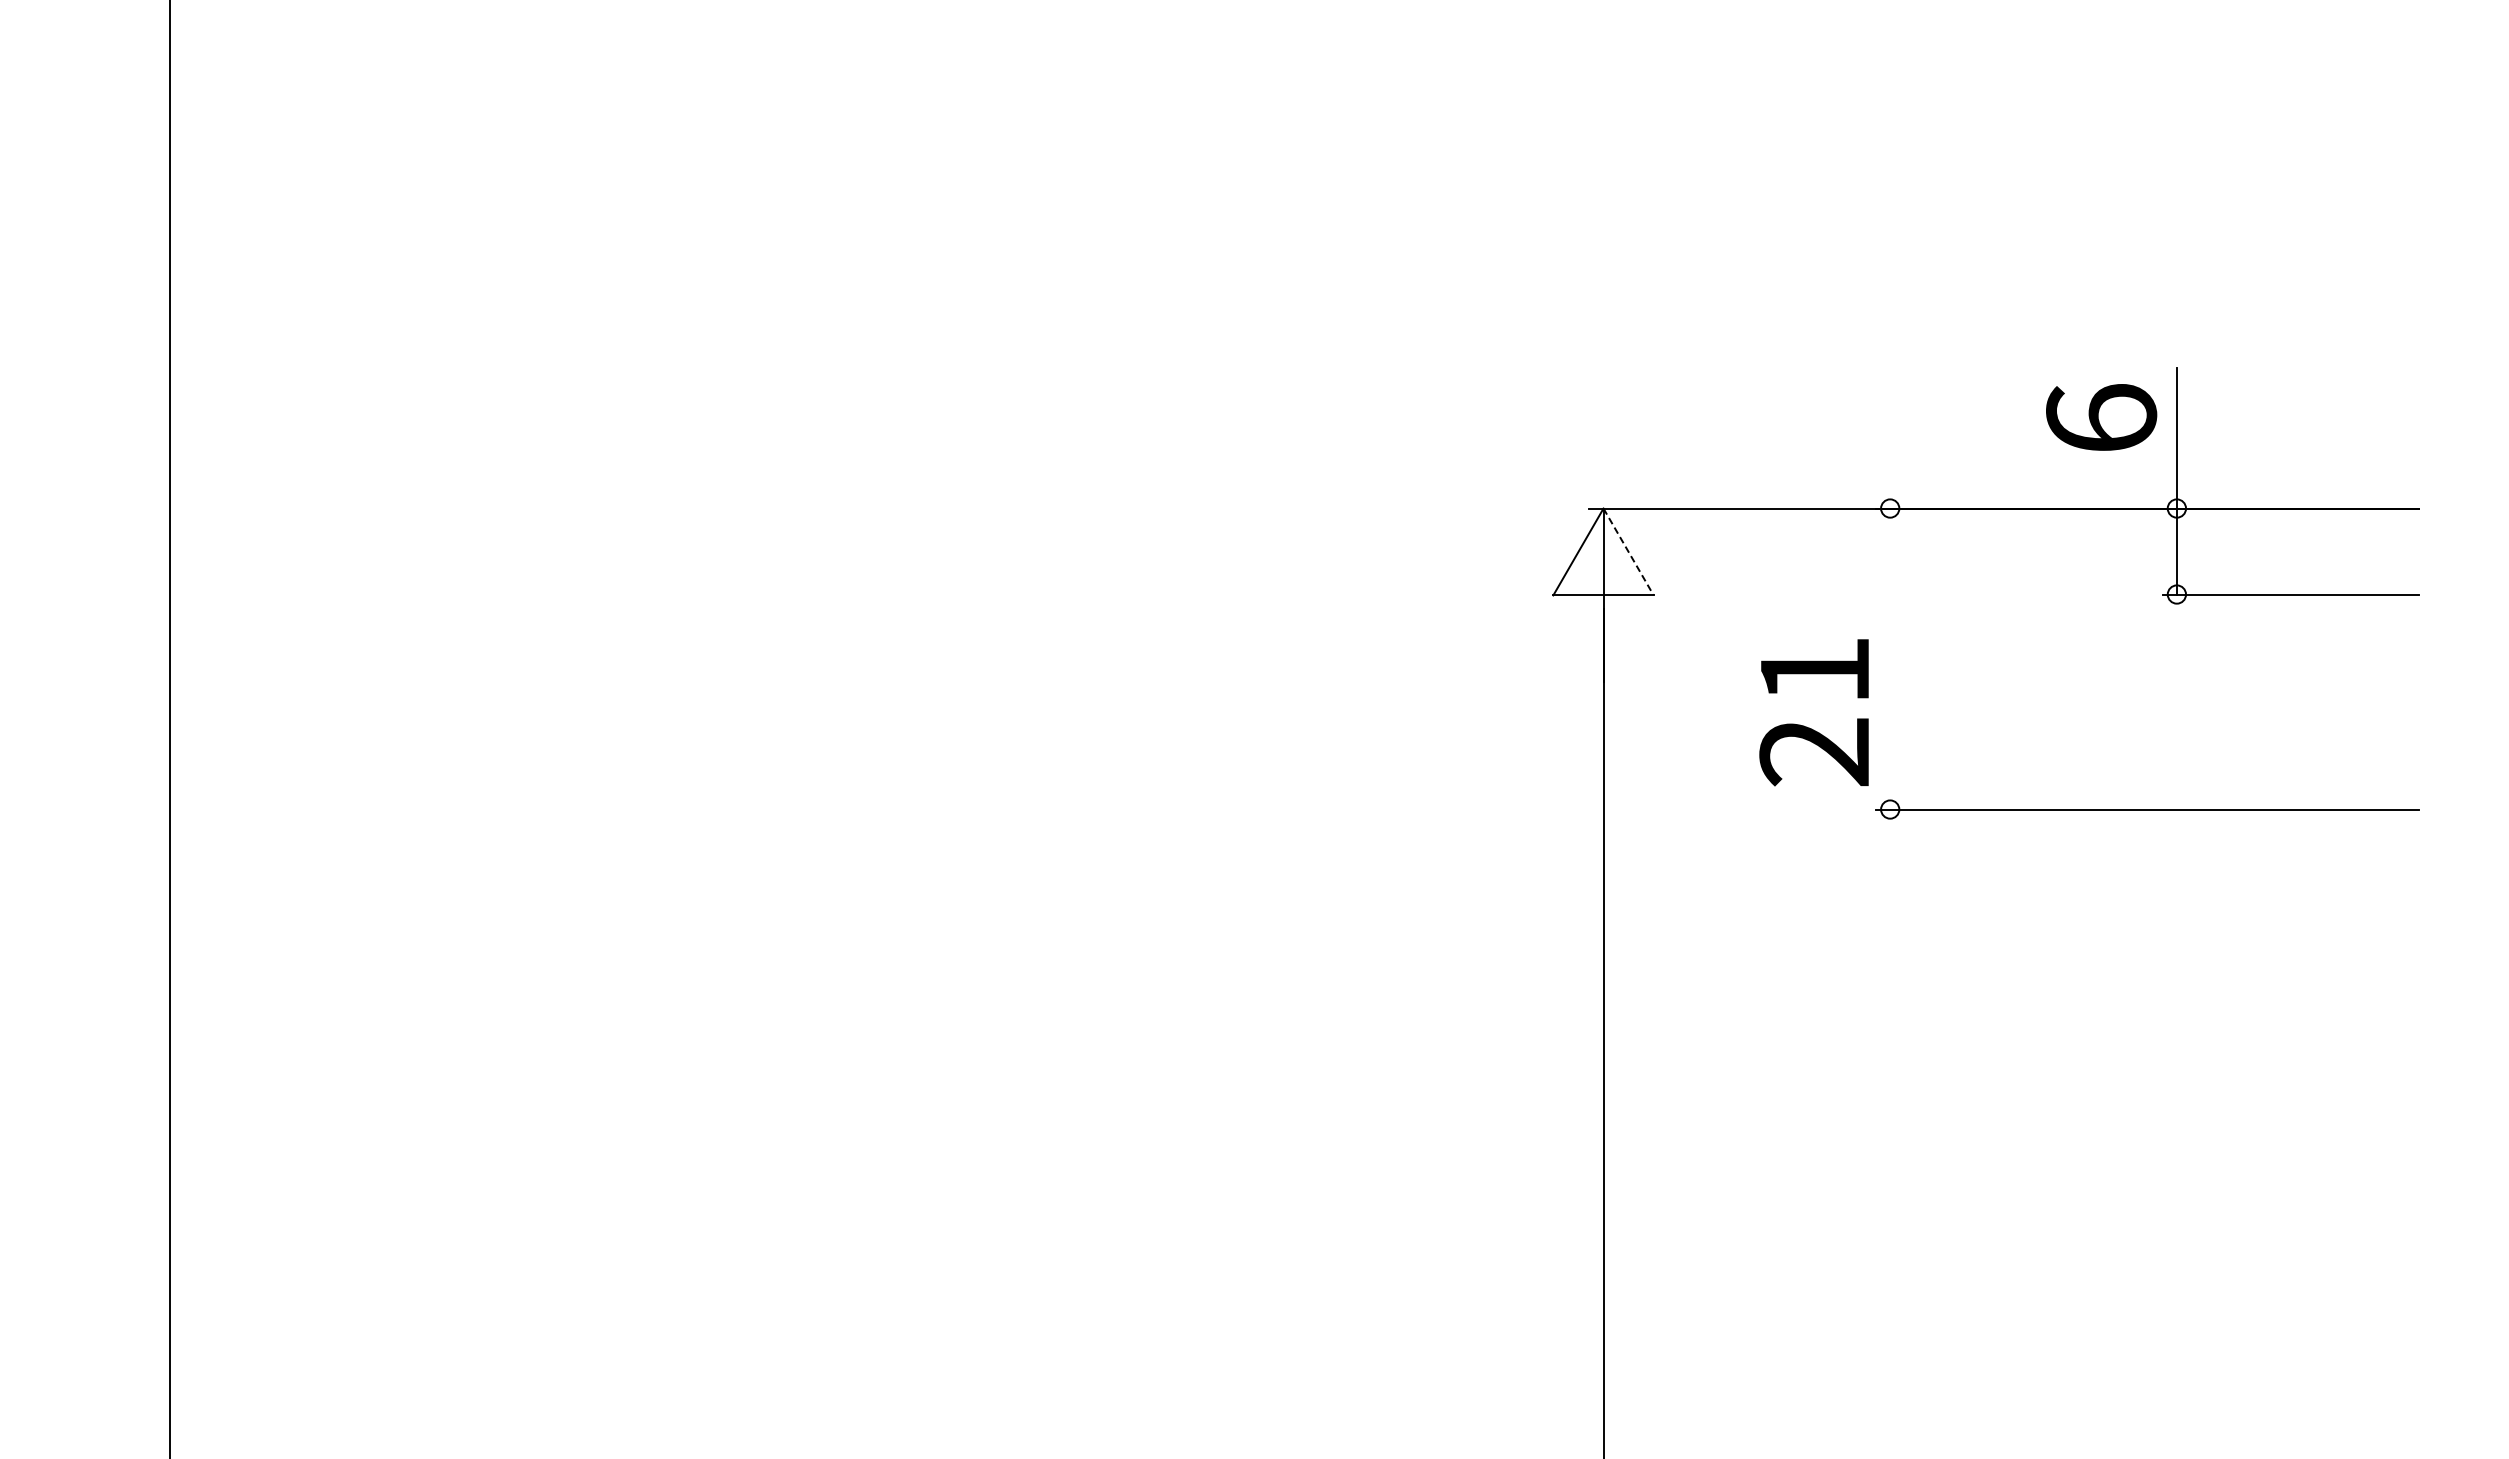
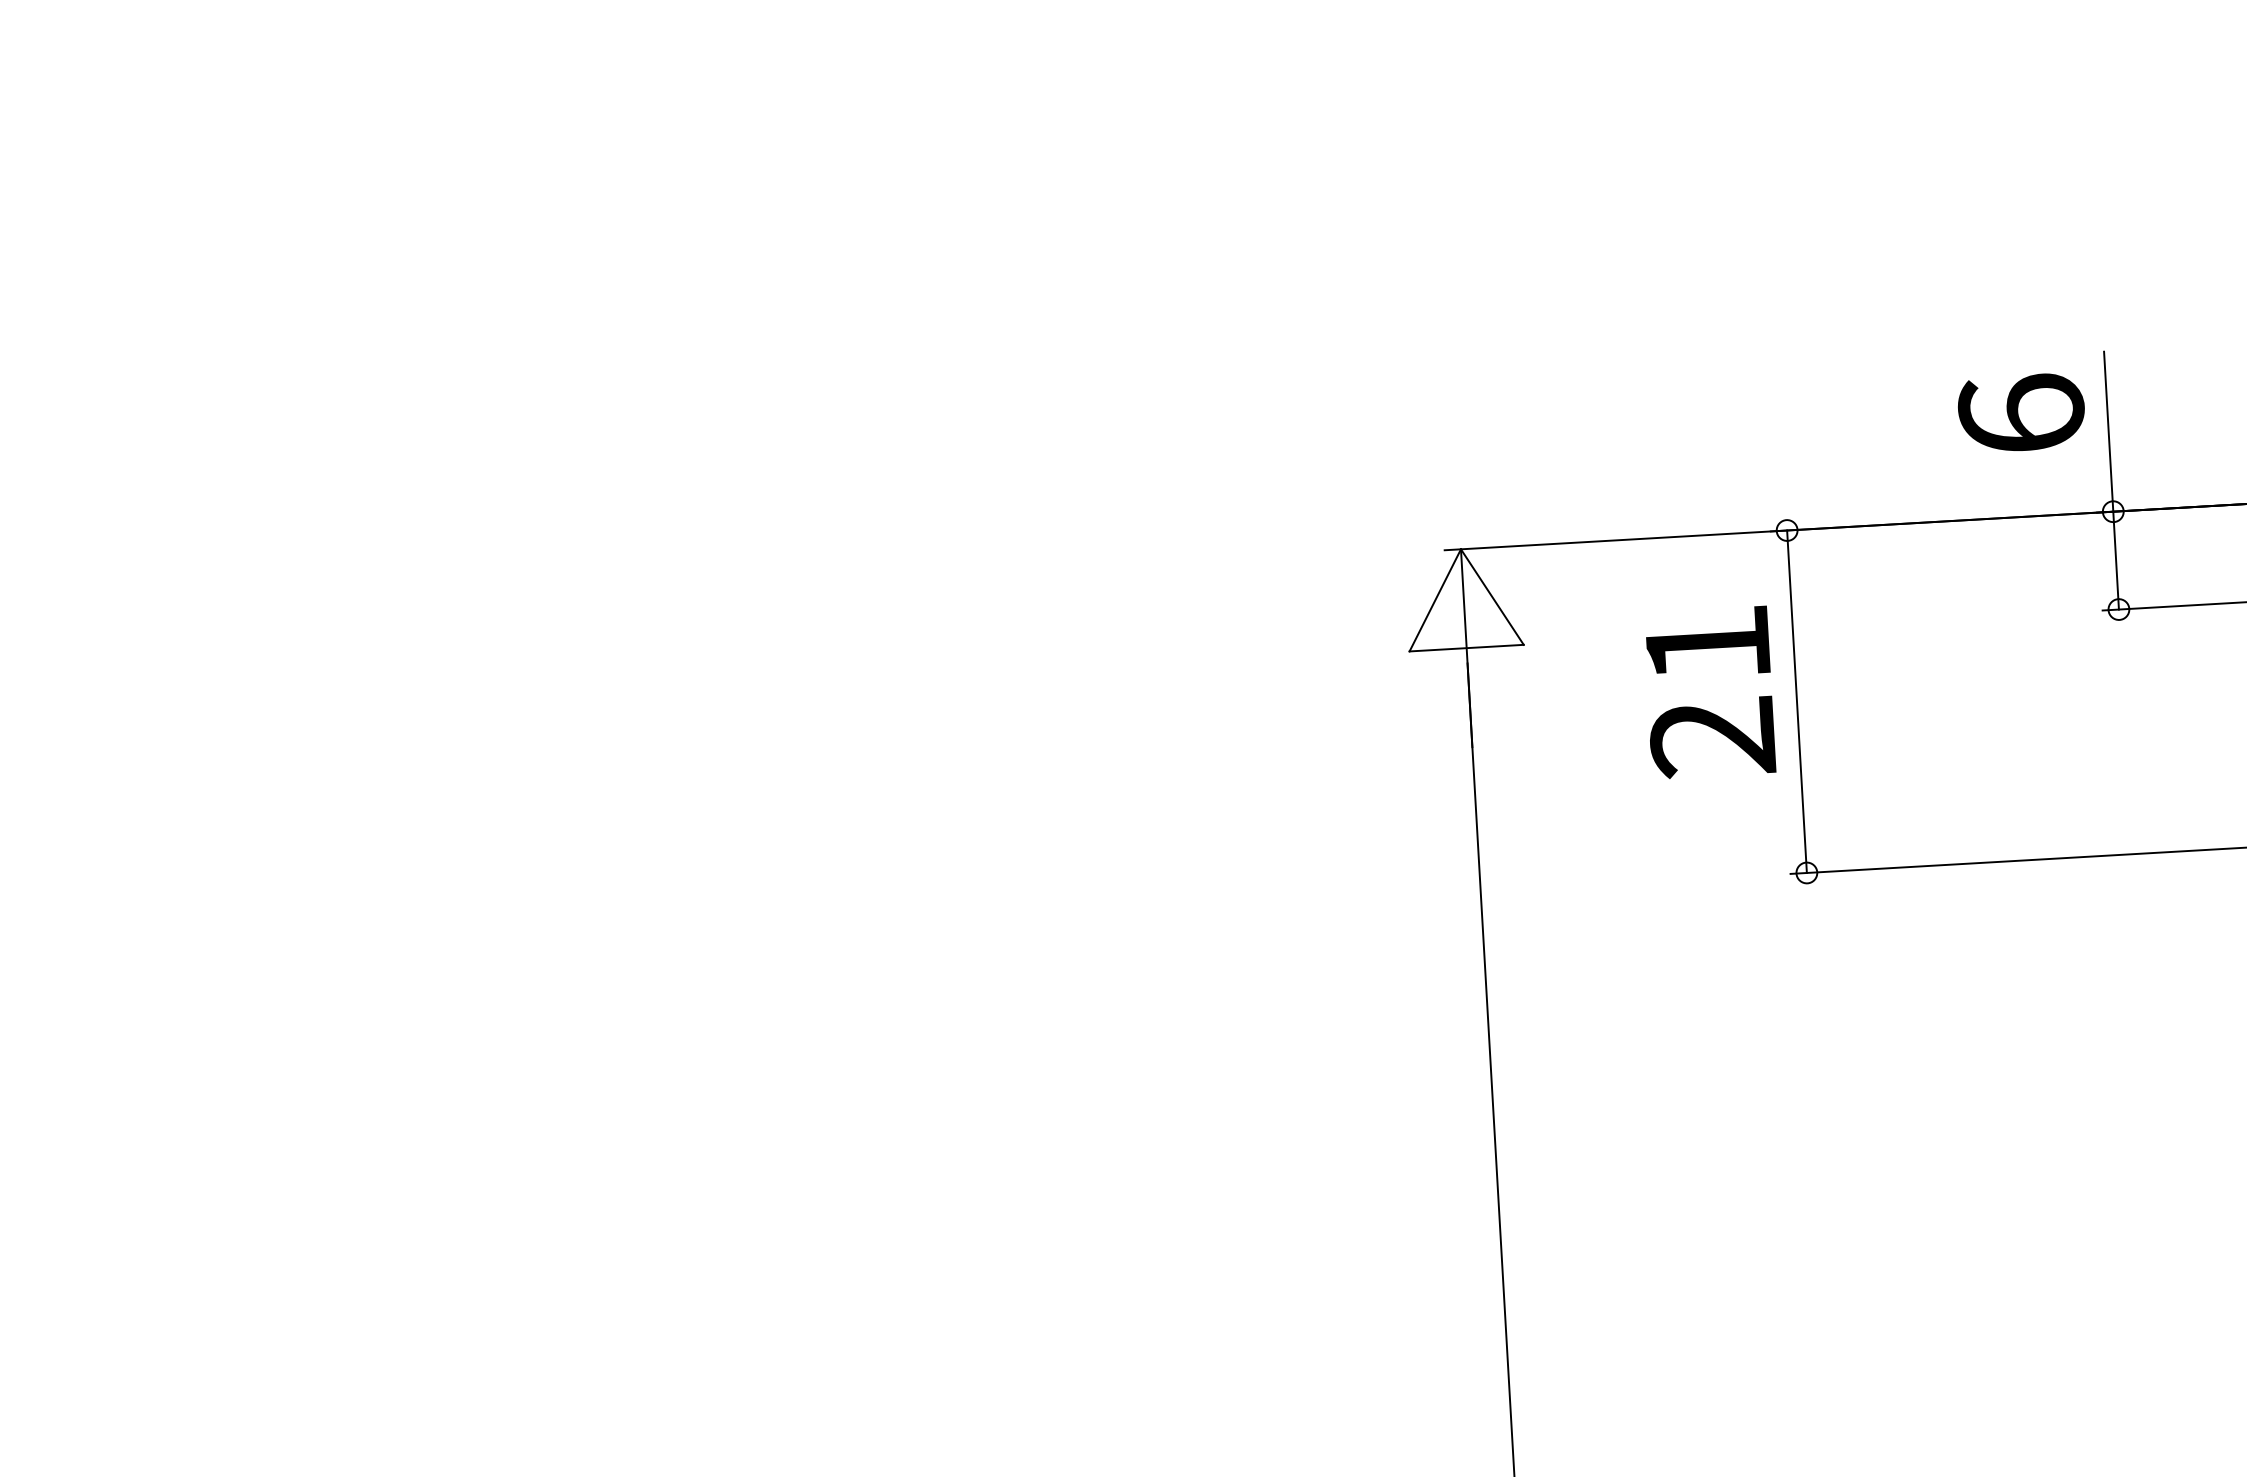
line: (1628, 552) -> (1492, 597), dashed -> solid
line: (1890, 658) -> (1797, 701), added
text: (1813, 712) -> (1708, 692), moved

